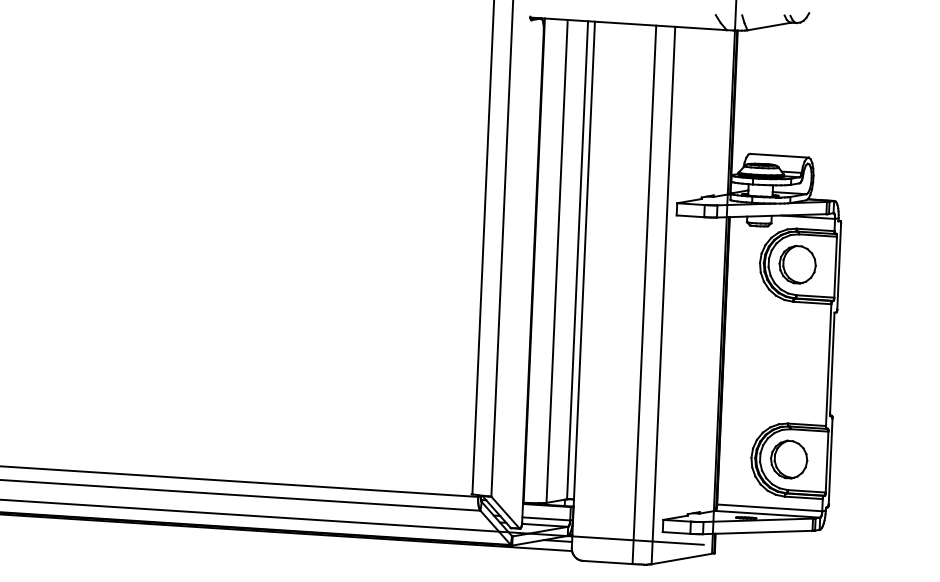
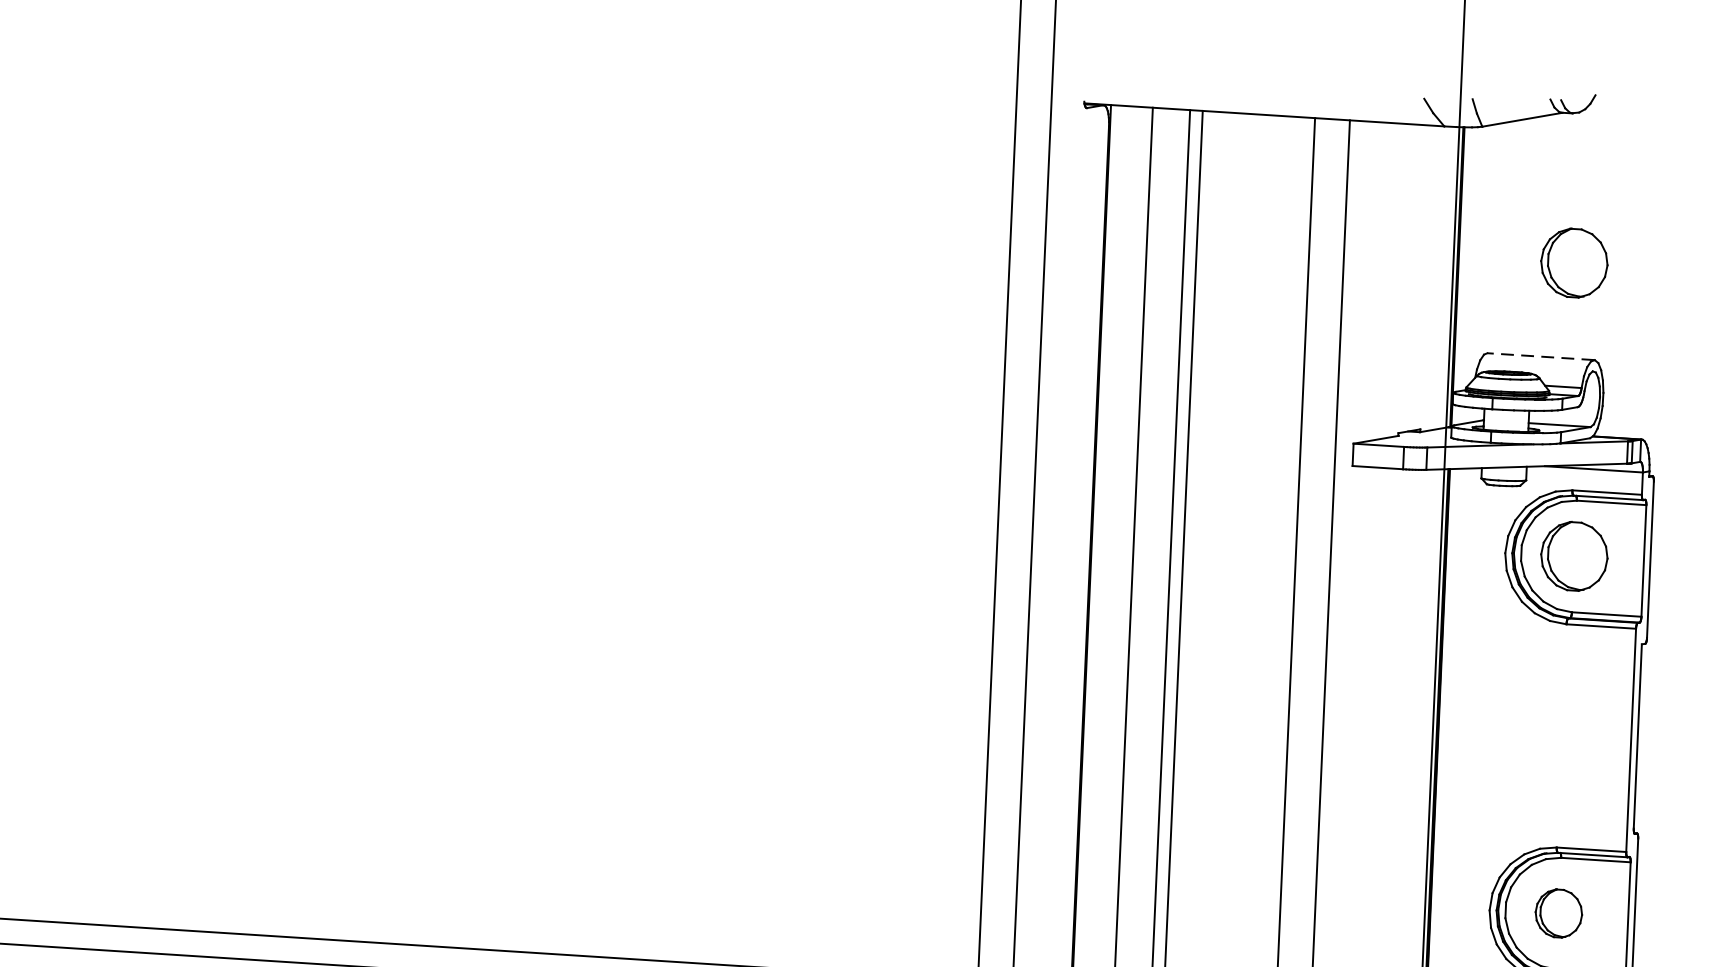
part: (797, 104) -> (1574, 262), added
line: (778, 155) -> (1539, 356), solid -> dashed
part: (789, 459) -> (1559, 913), size x0.7

